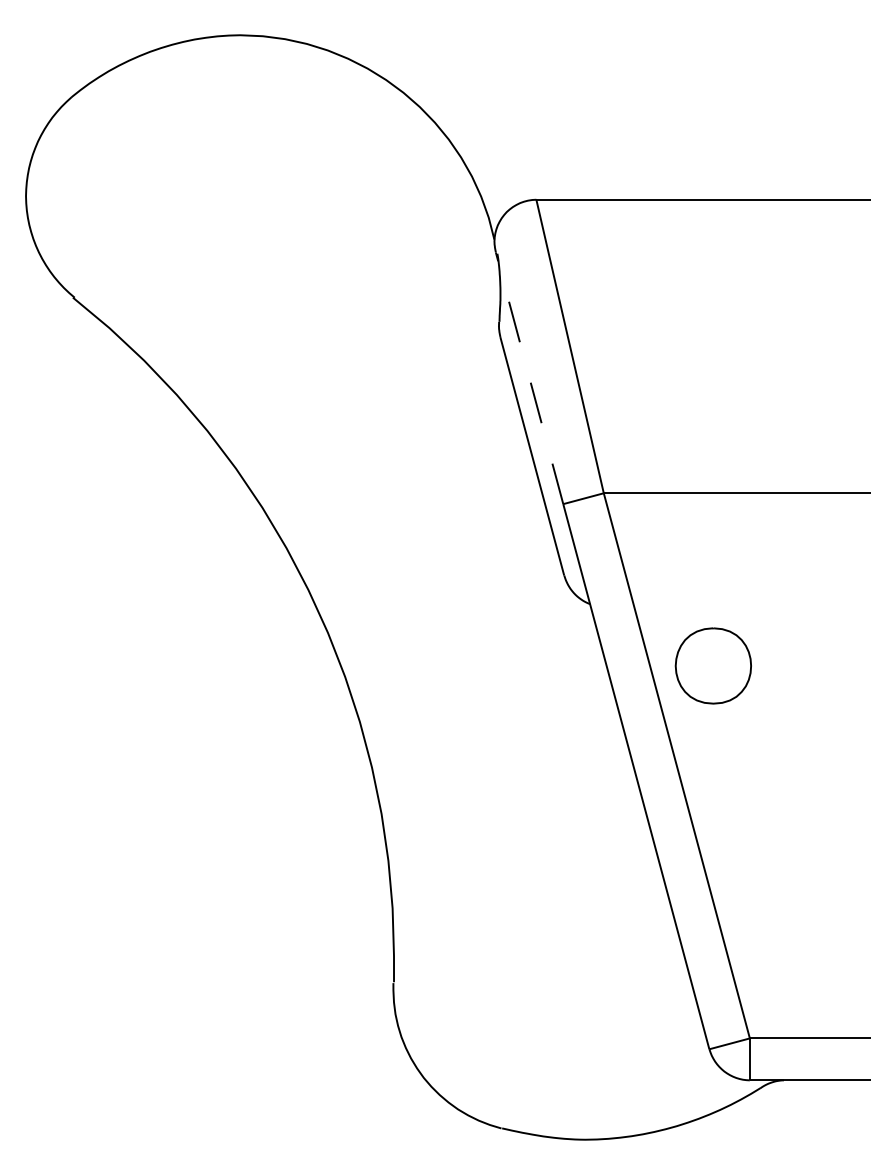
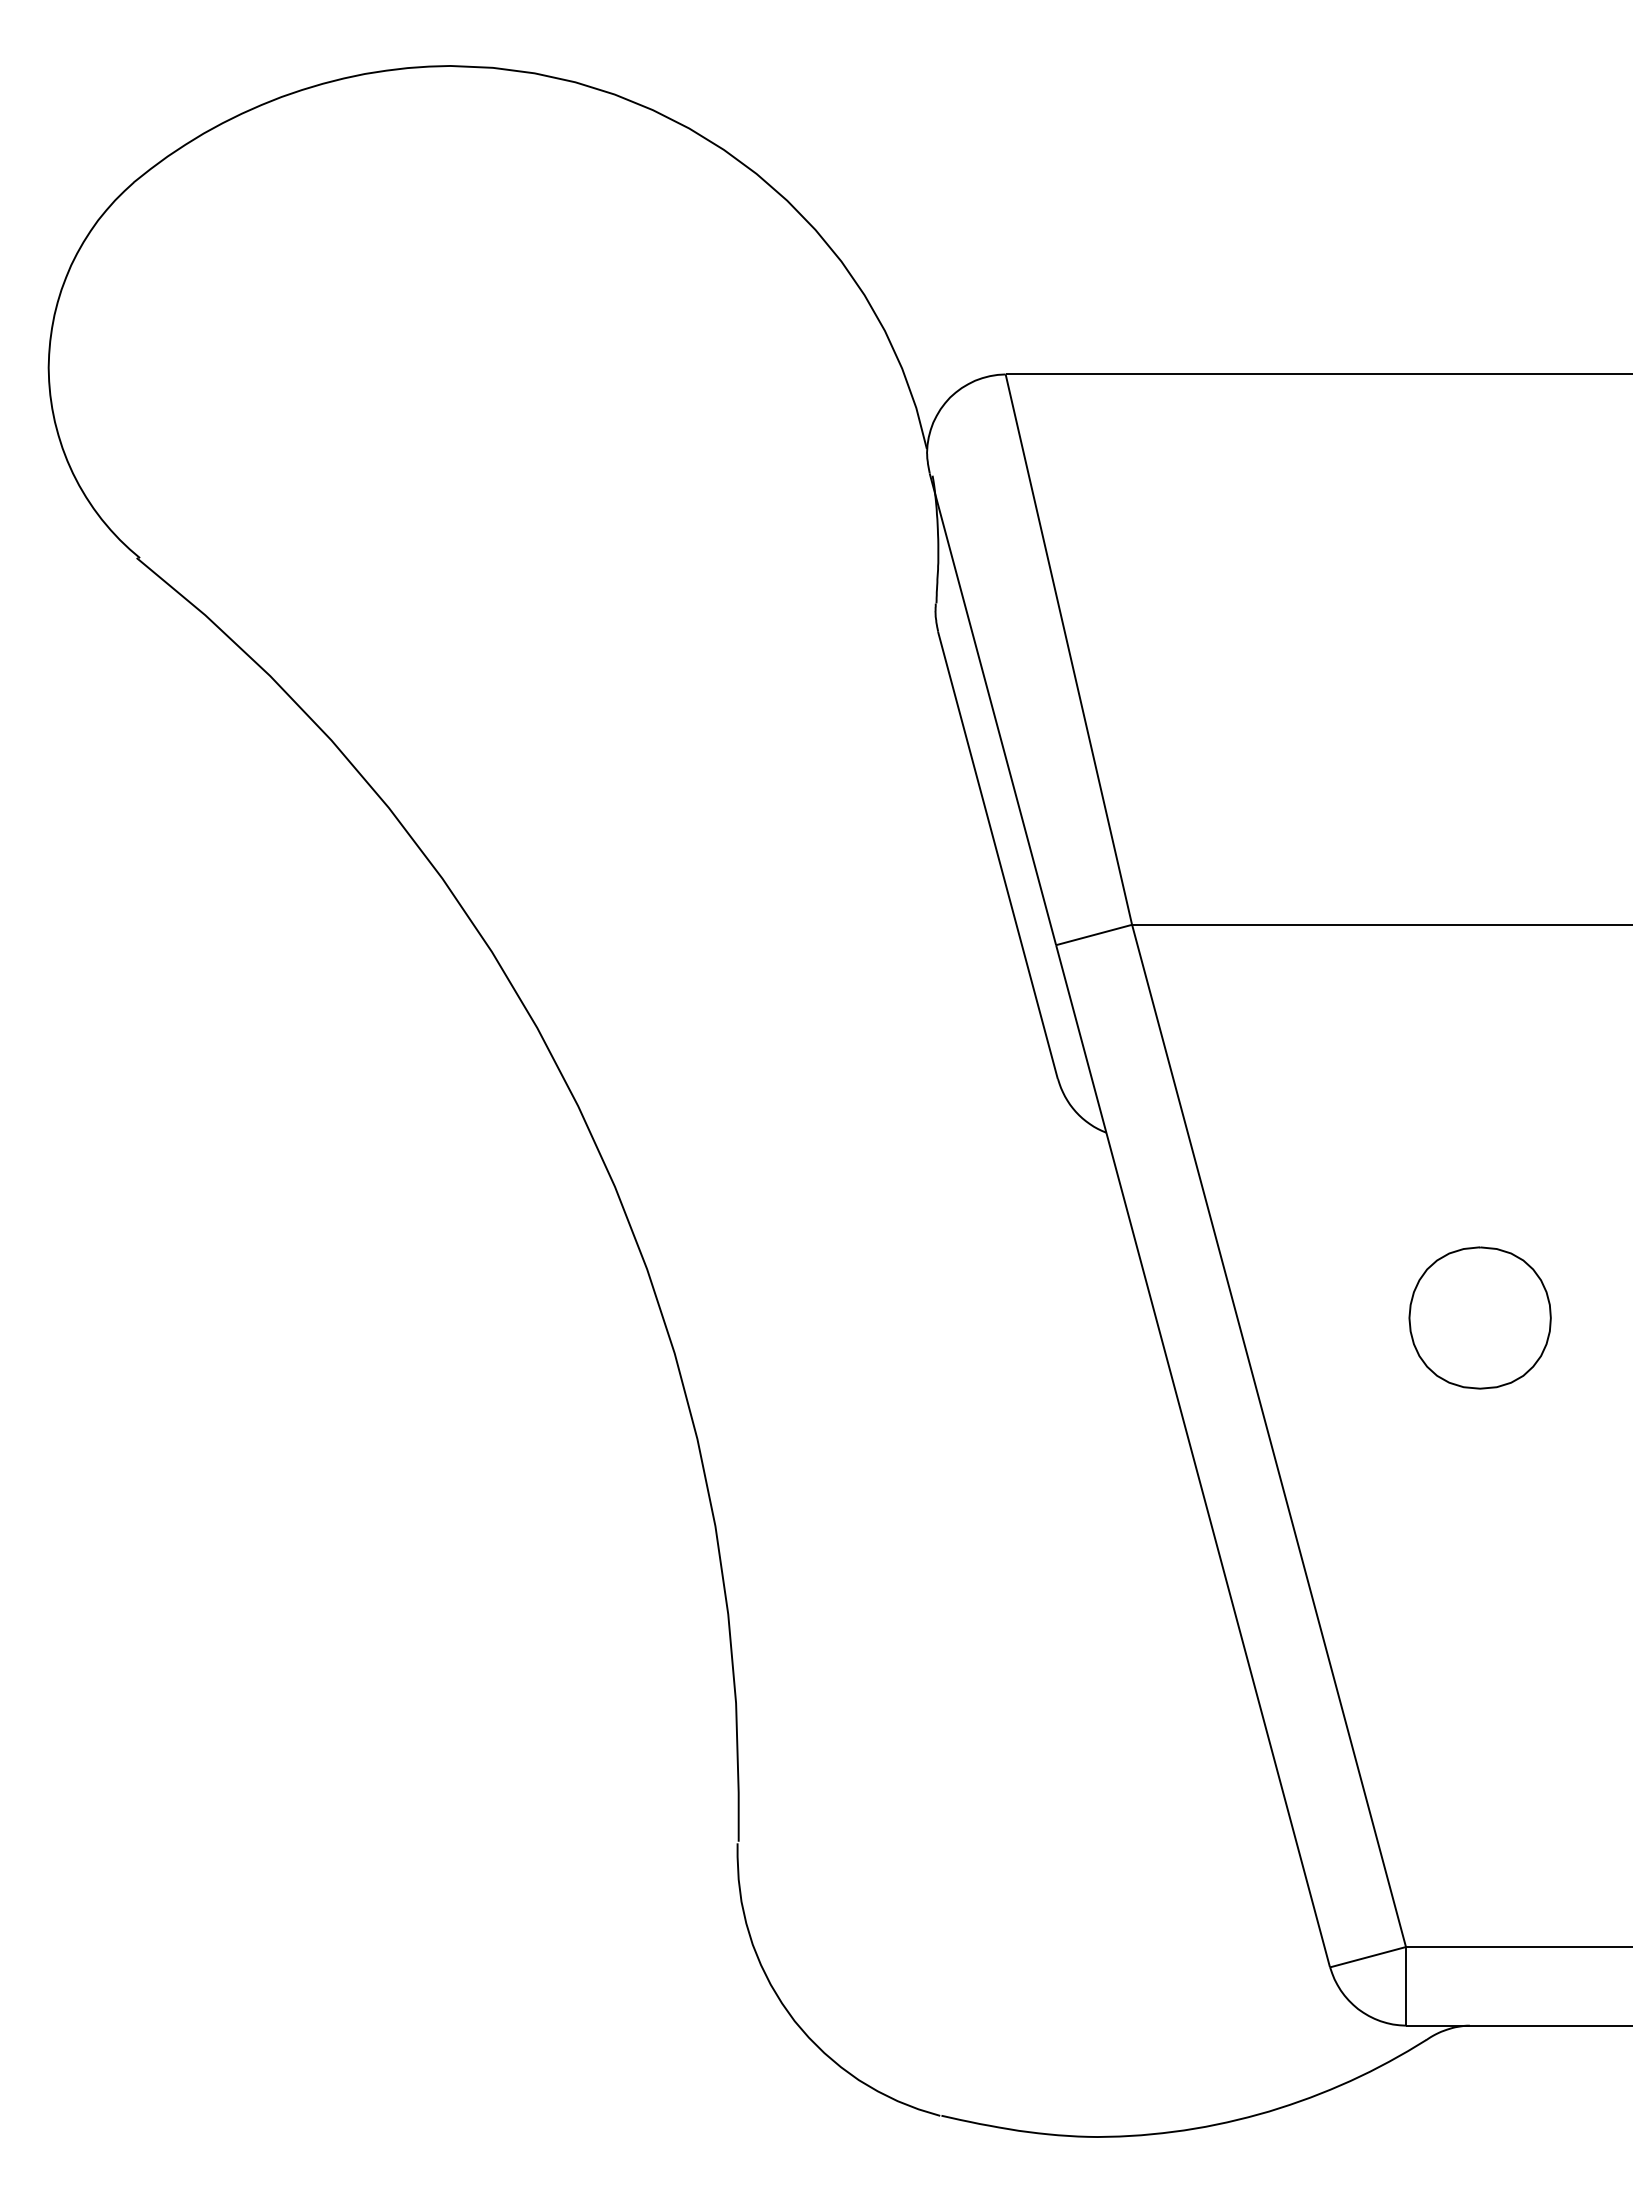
line: (529, 377) -> (992, 707), dashed -> solid
part: (712, 665) -> (1478, 1317), moved

